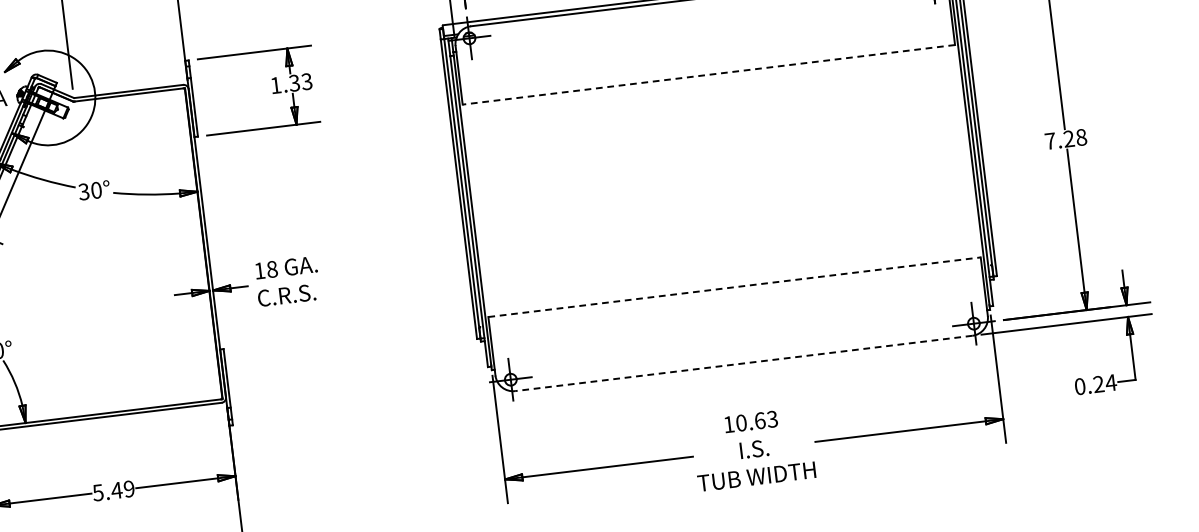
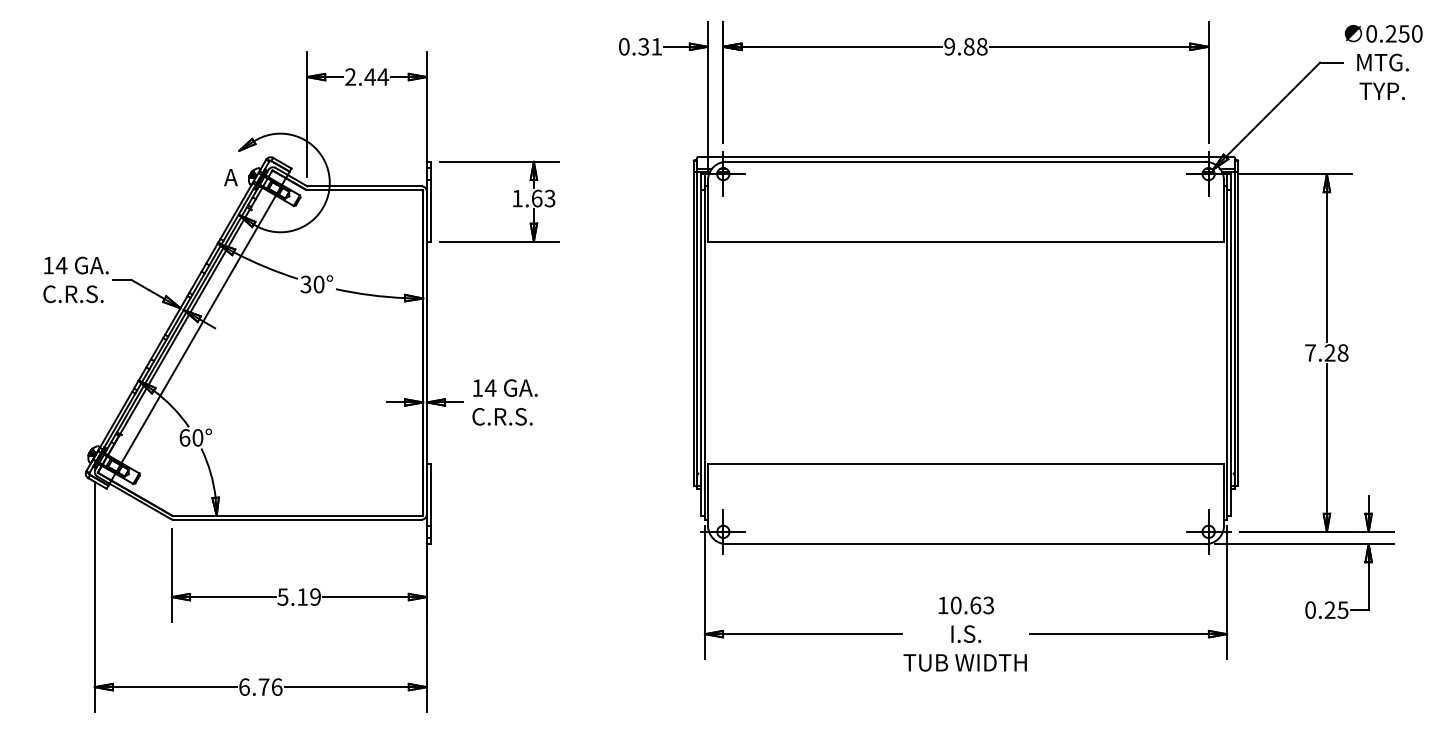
line: (708, 74) -> (965, 241), dashed -> solid
text: (294, 83) -> (536, 198), 1.33 -> 1.63
text: (271, 268) -> (490, 387), 18 -> 14
line: (735, 287) -> (966, 464), dashed -> solid
line: (744, 363) -> (966, 544), dashed -> solid
text: (1110, 382) -> (1342, 609), 0.24 -> 0.25
text: (116, 489) -> (302, 596), 5.49 -> 5.19

